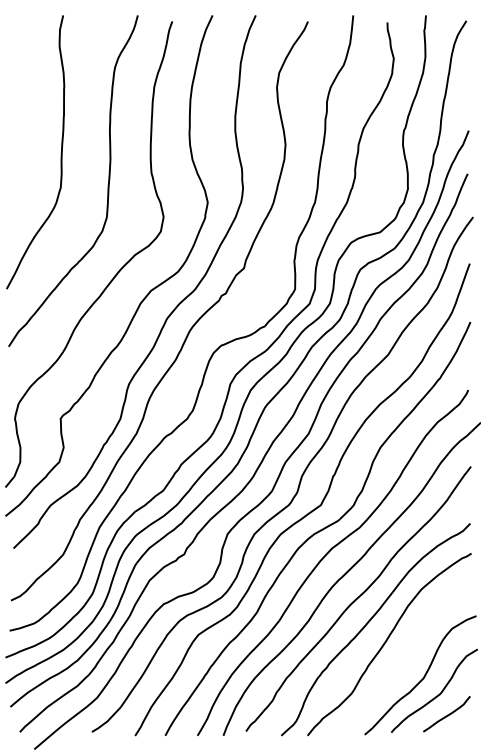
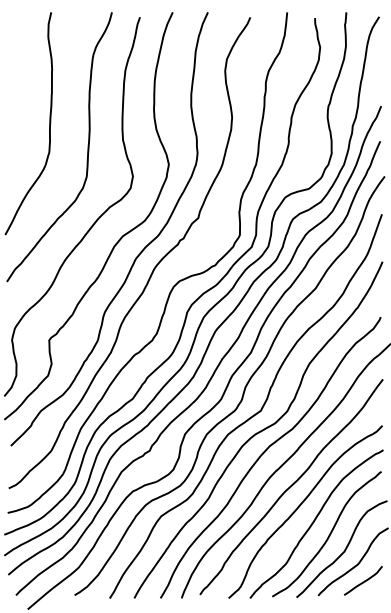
curve: (404, 657) -> (328, 534), added

